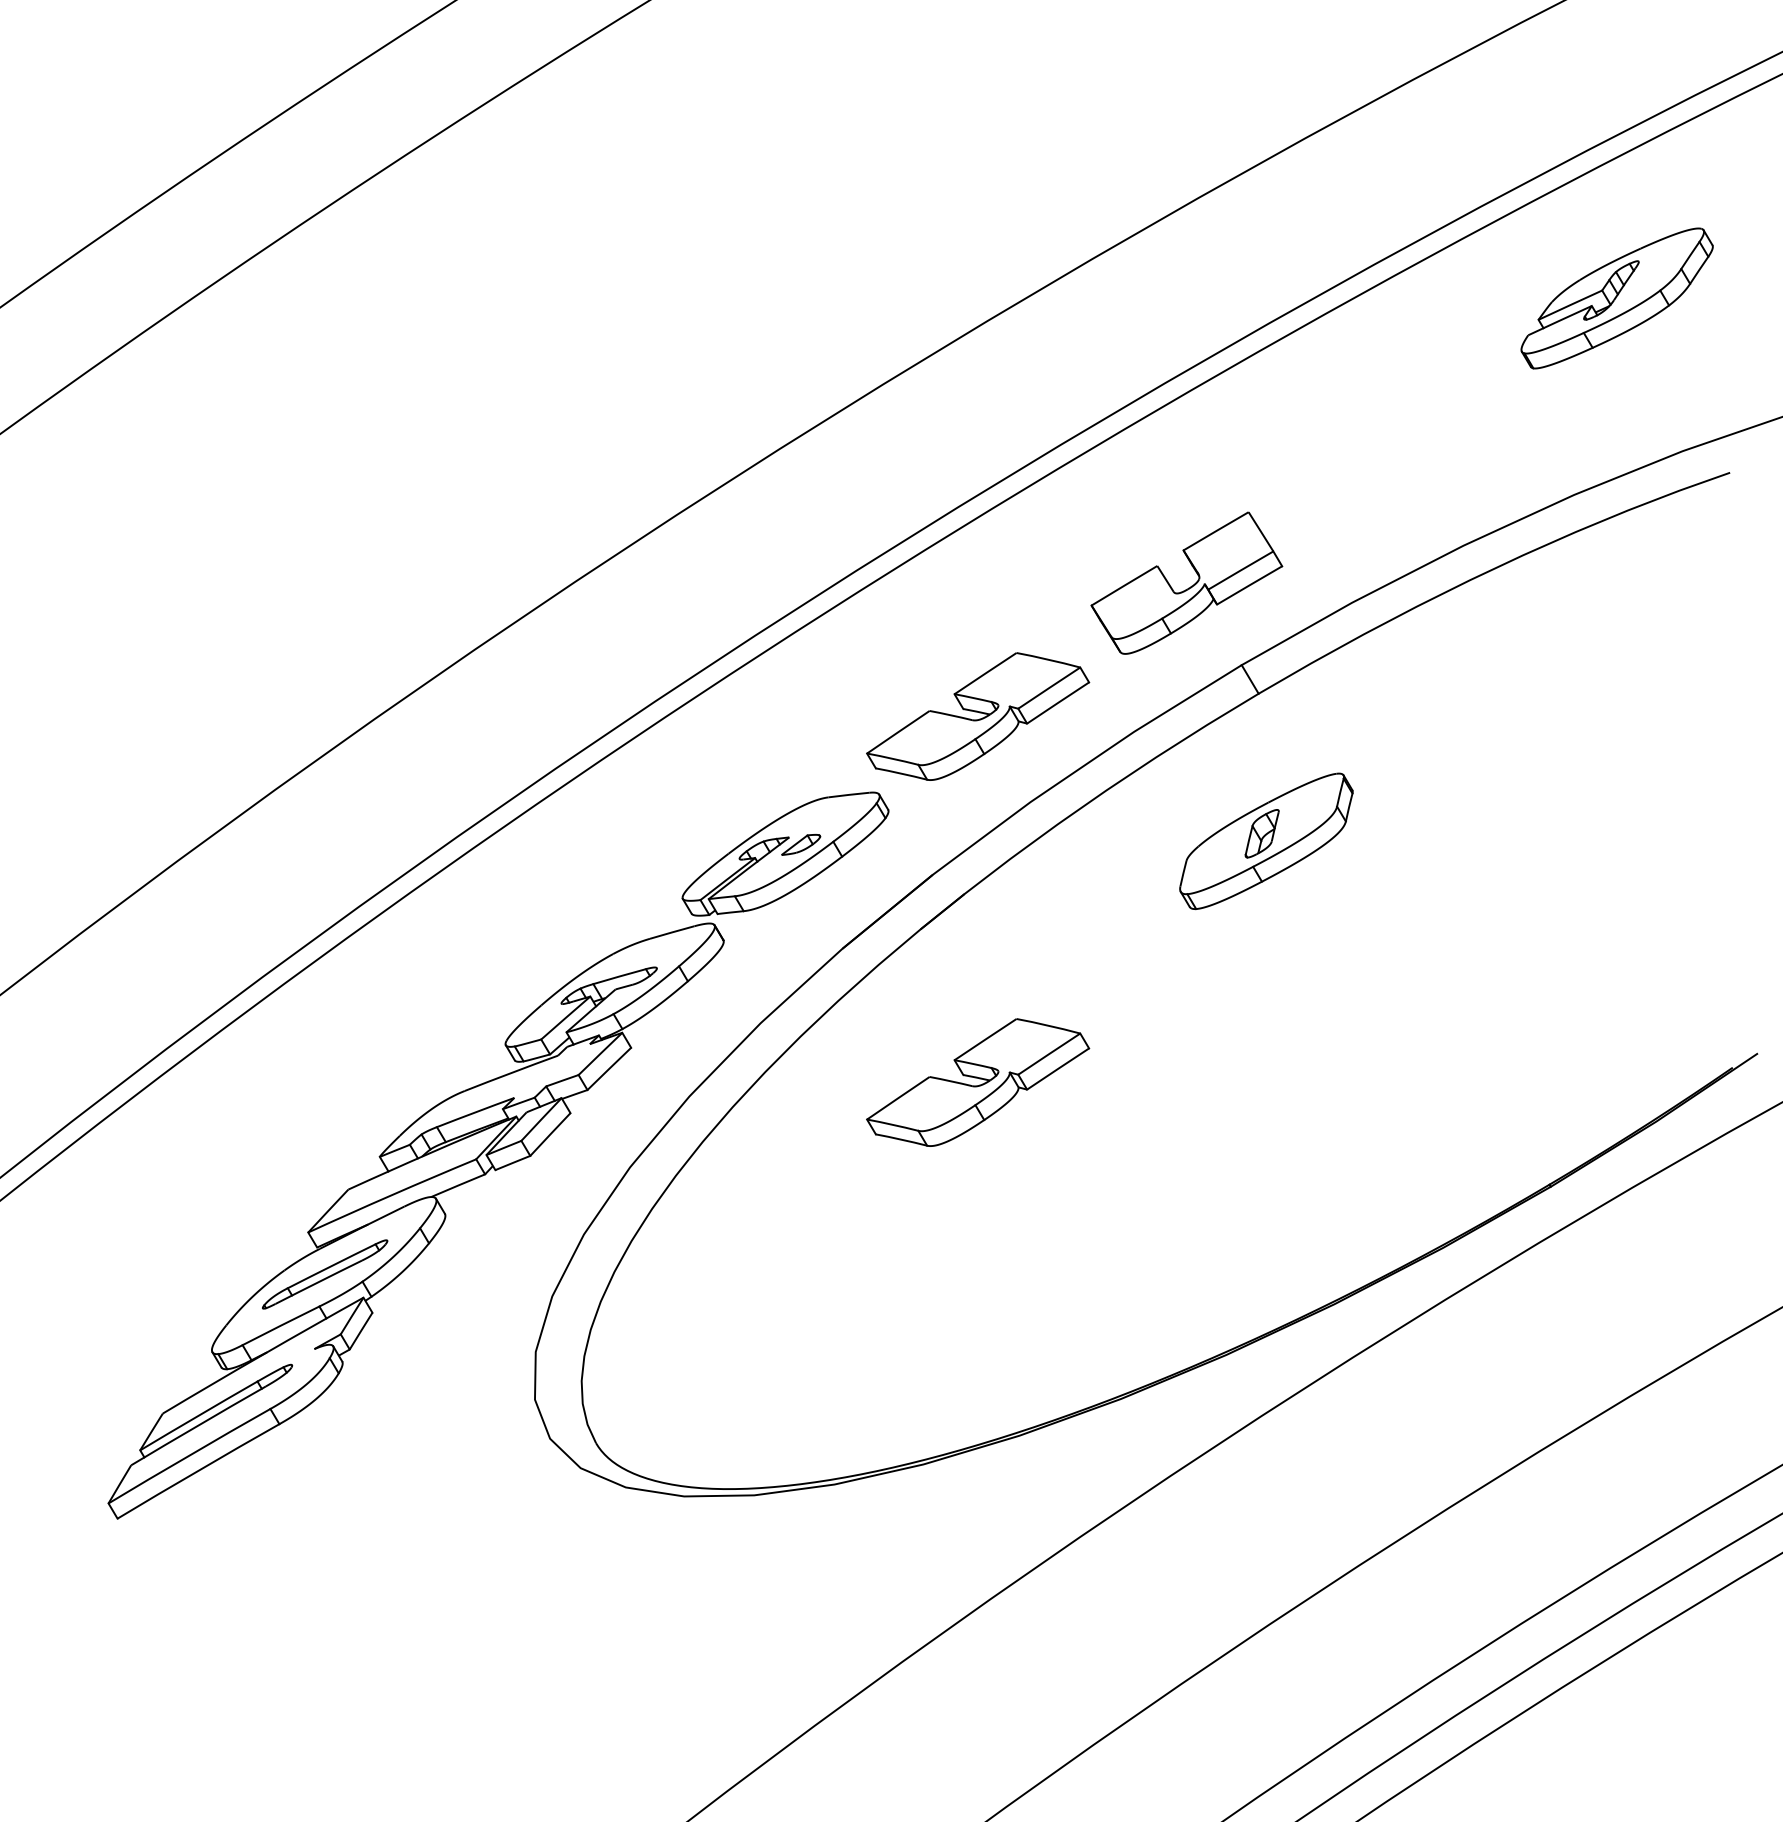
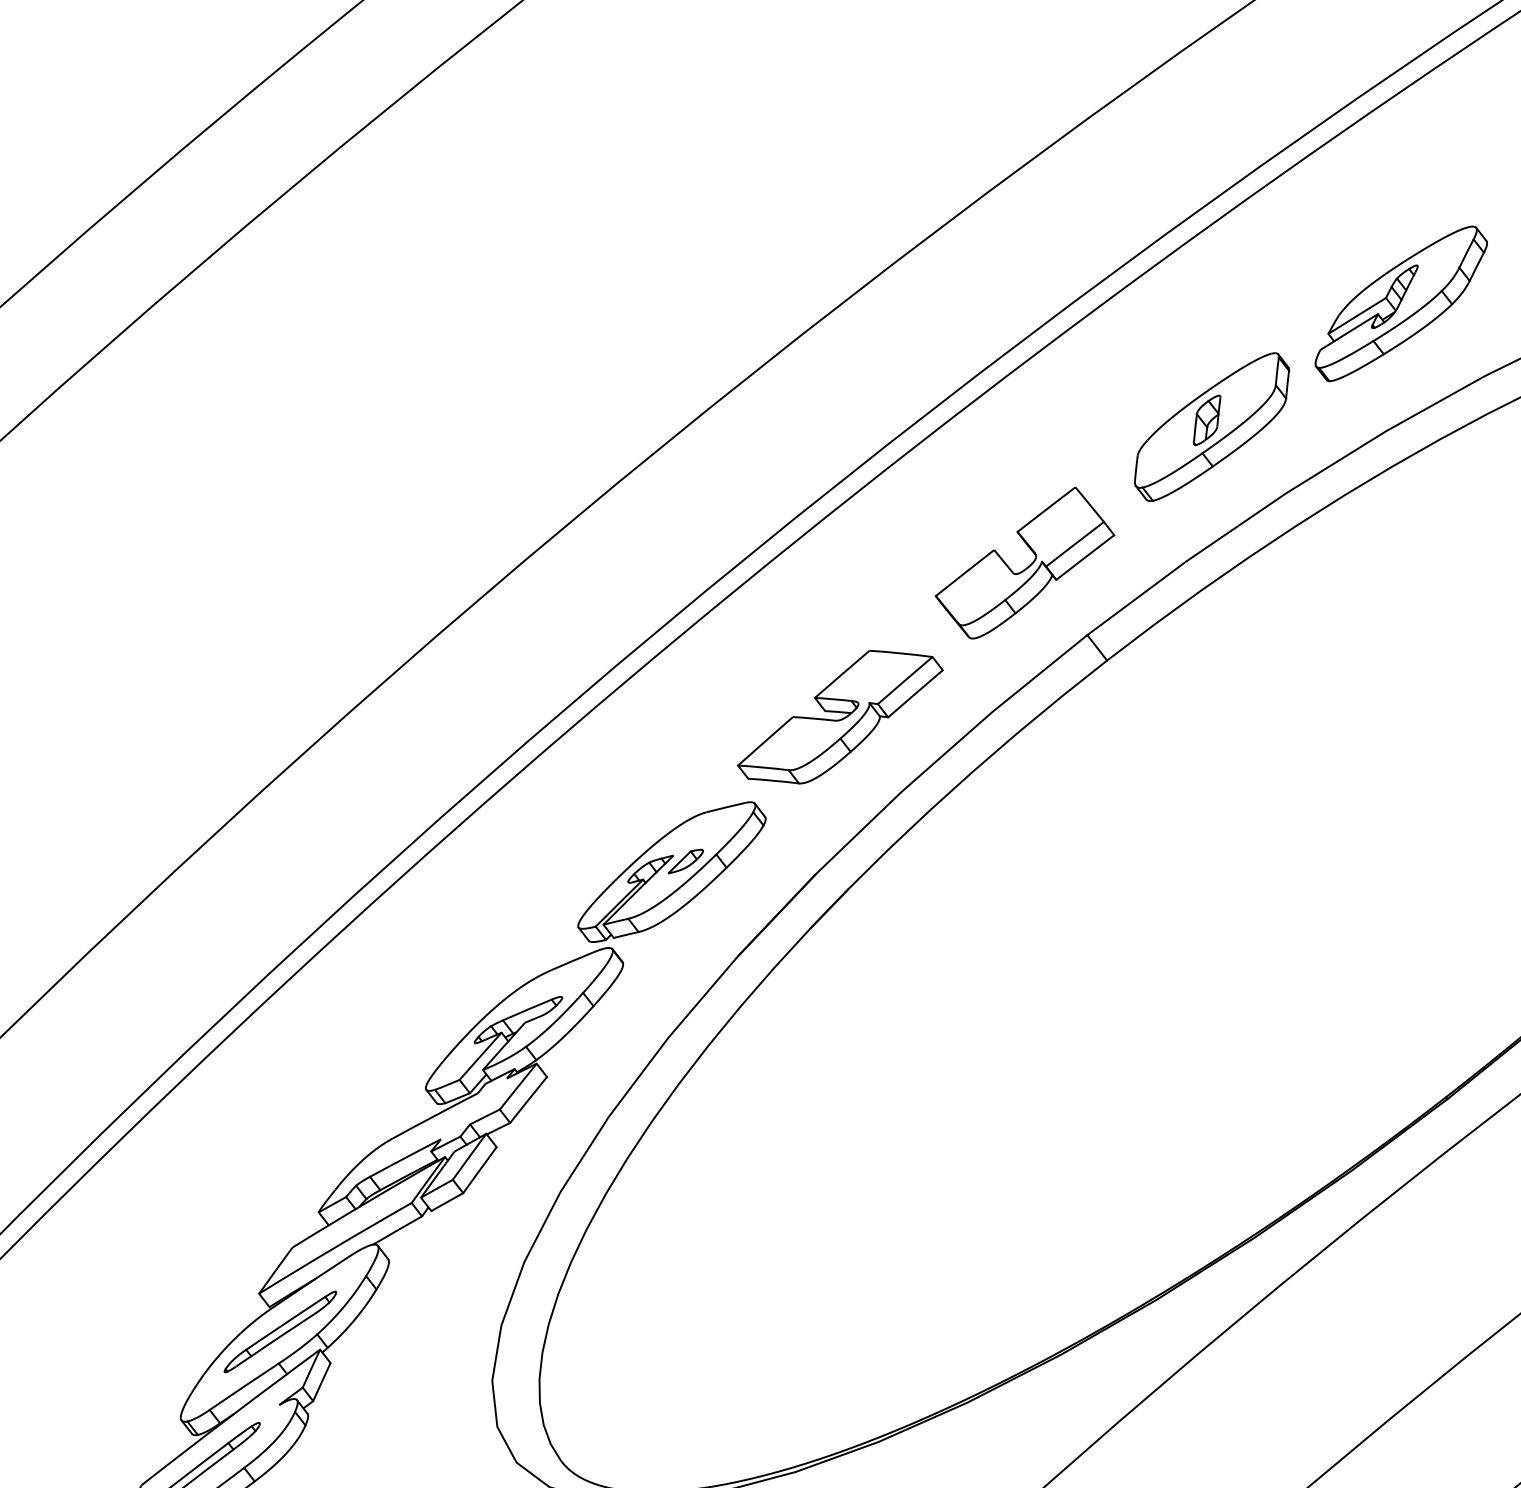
part: (1616, 298) -> (1400, 303), moved
part: (1266, 841) -> (1212, 427), moved
part: (978, 1082) -> (885, 1068), removed

